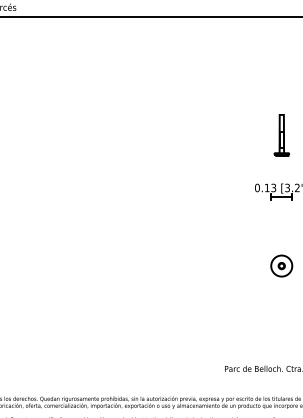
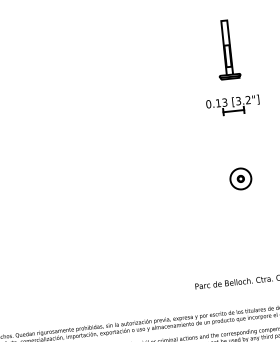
part: (281, 135) -> (227, 49), size x1.43

